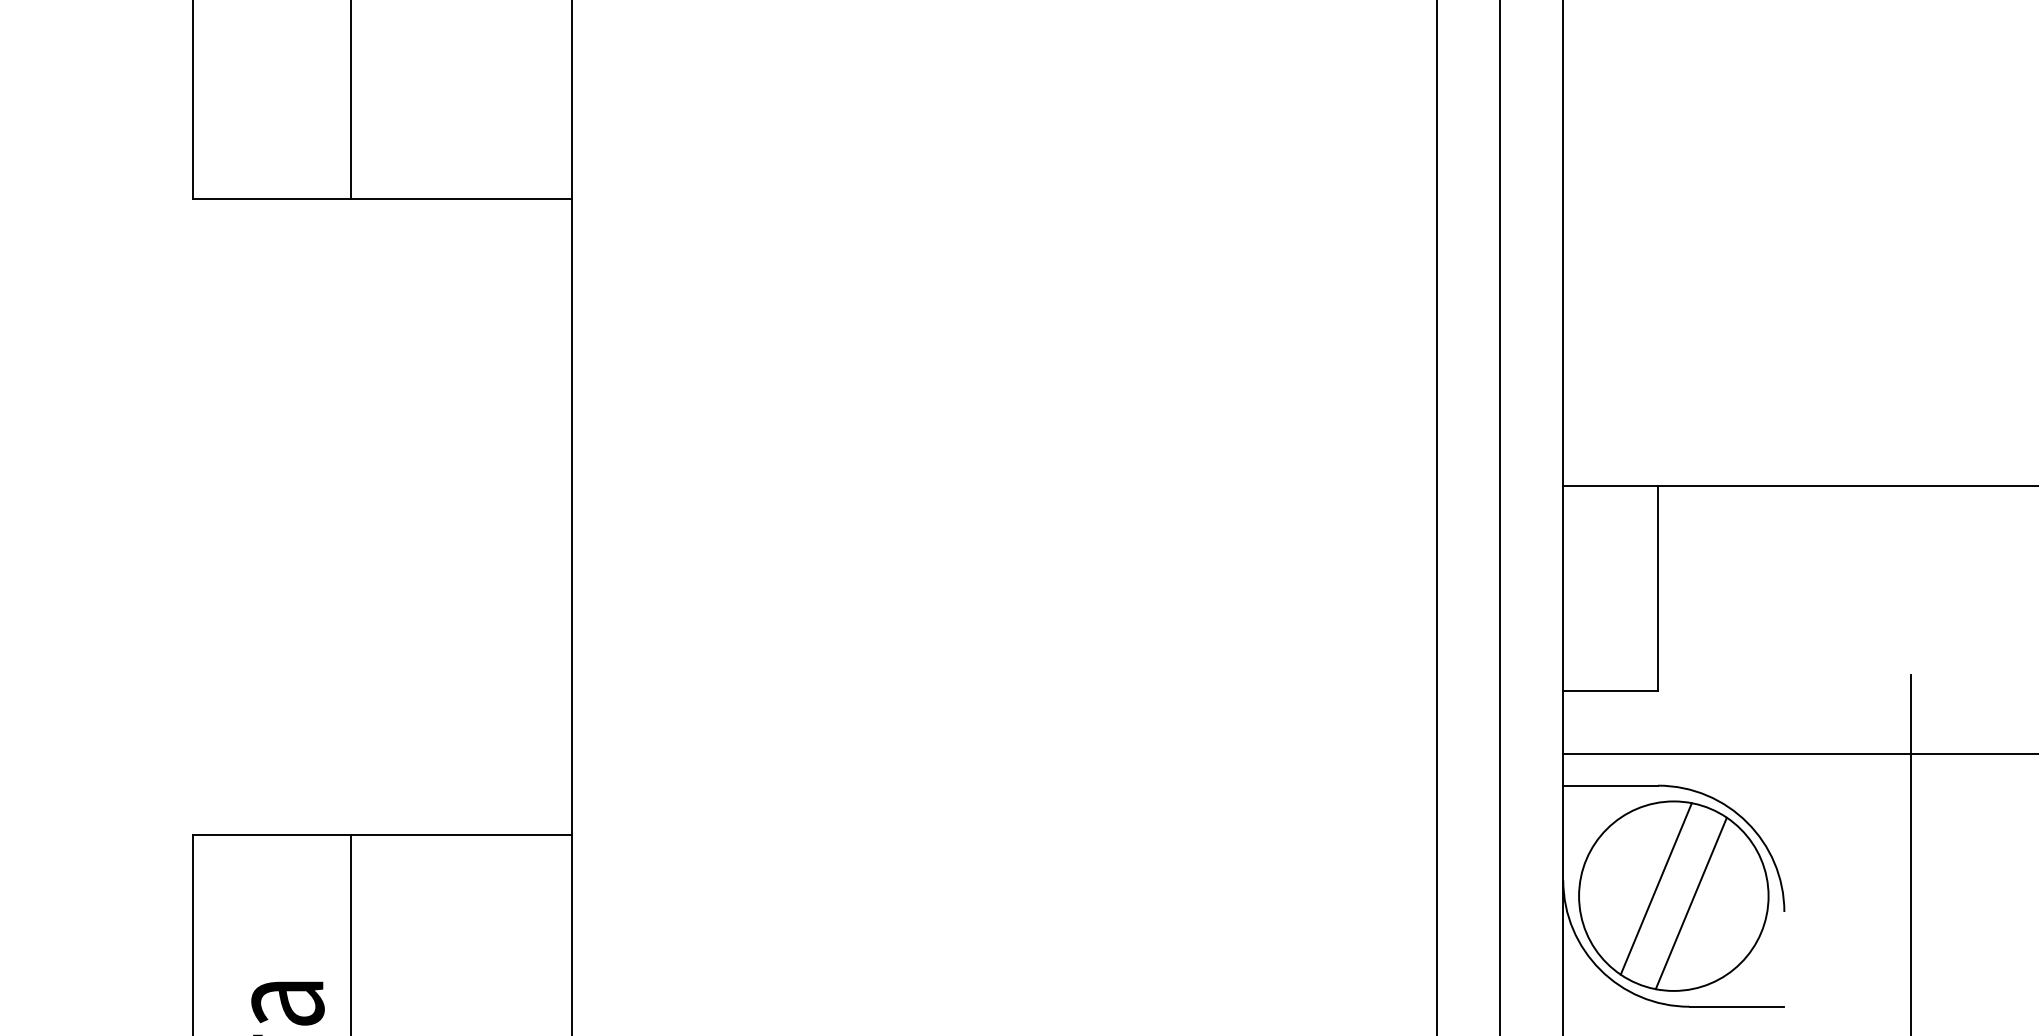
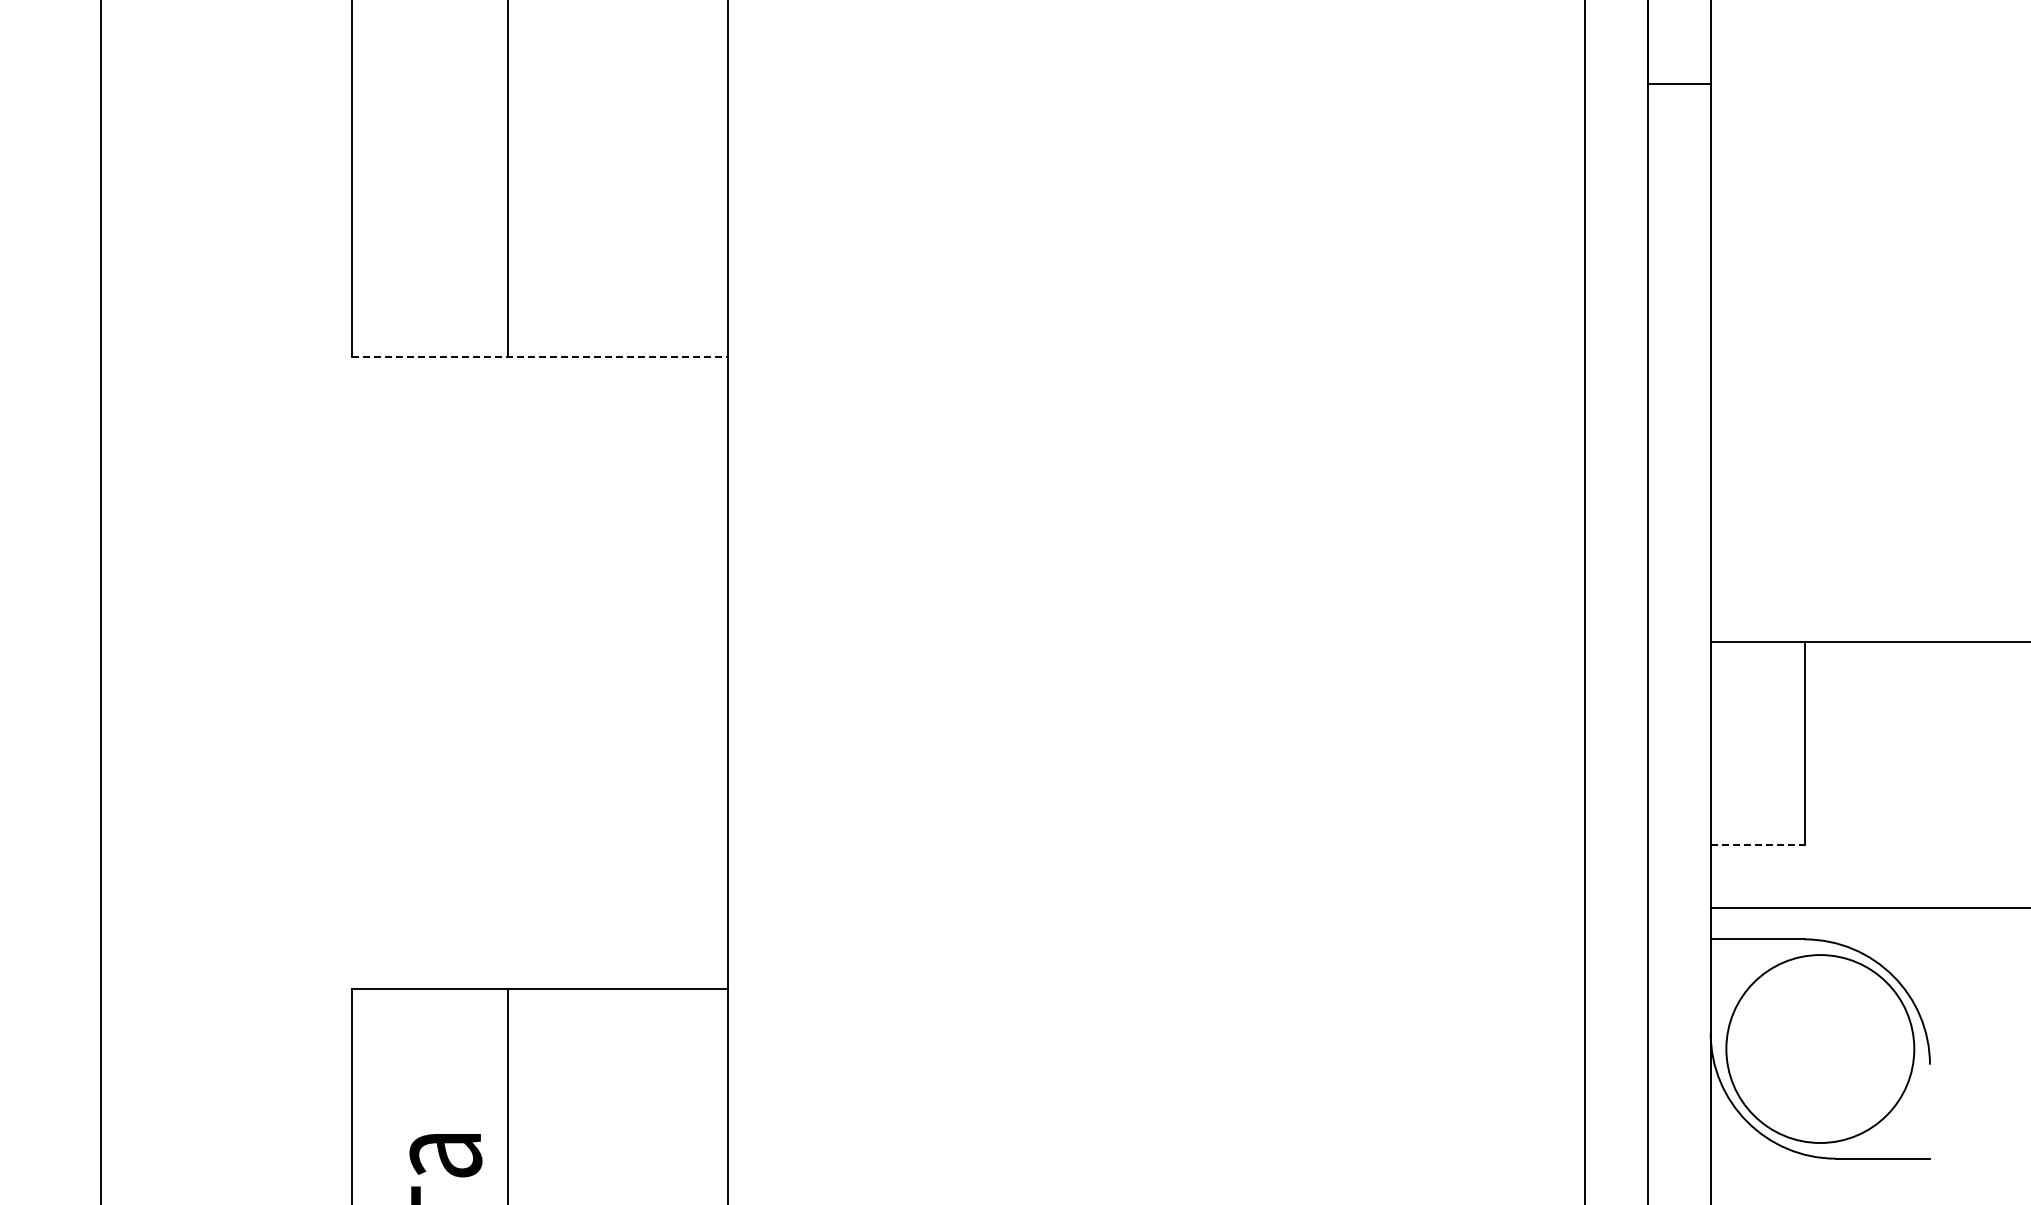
line: (382, 198) -> (539, 357), solid -> dashed
line: (1610, 690) -> (1757, 845), solid -> dashed
line: (1655, 888) -> (1802, 1041), removed
line: (1691, 903) -> (1837, 1056), removed

